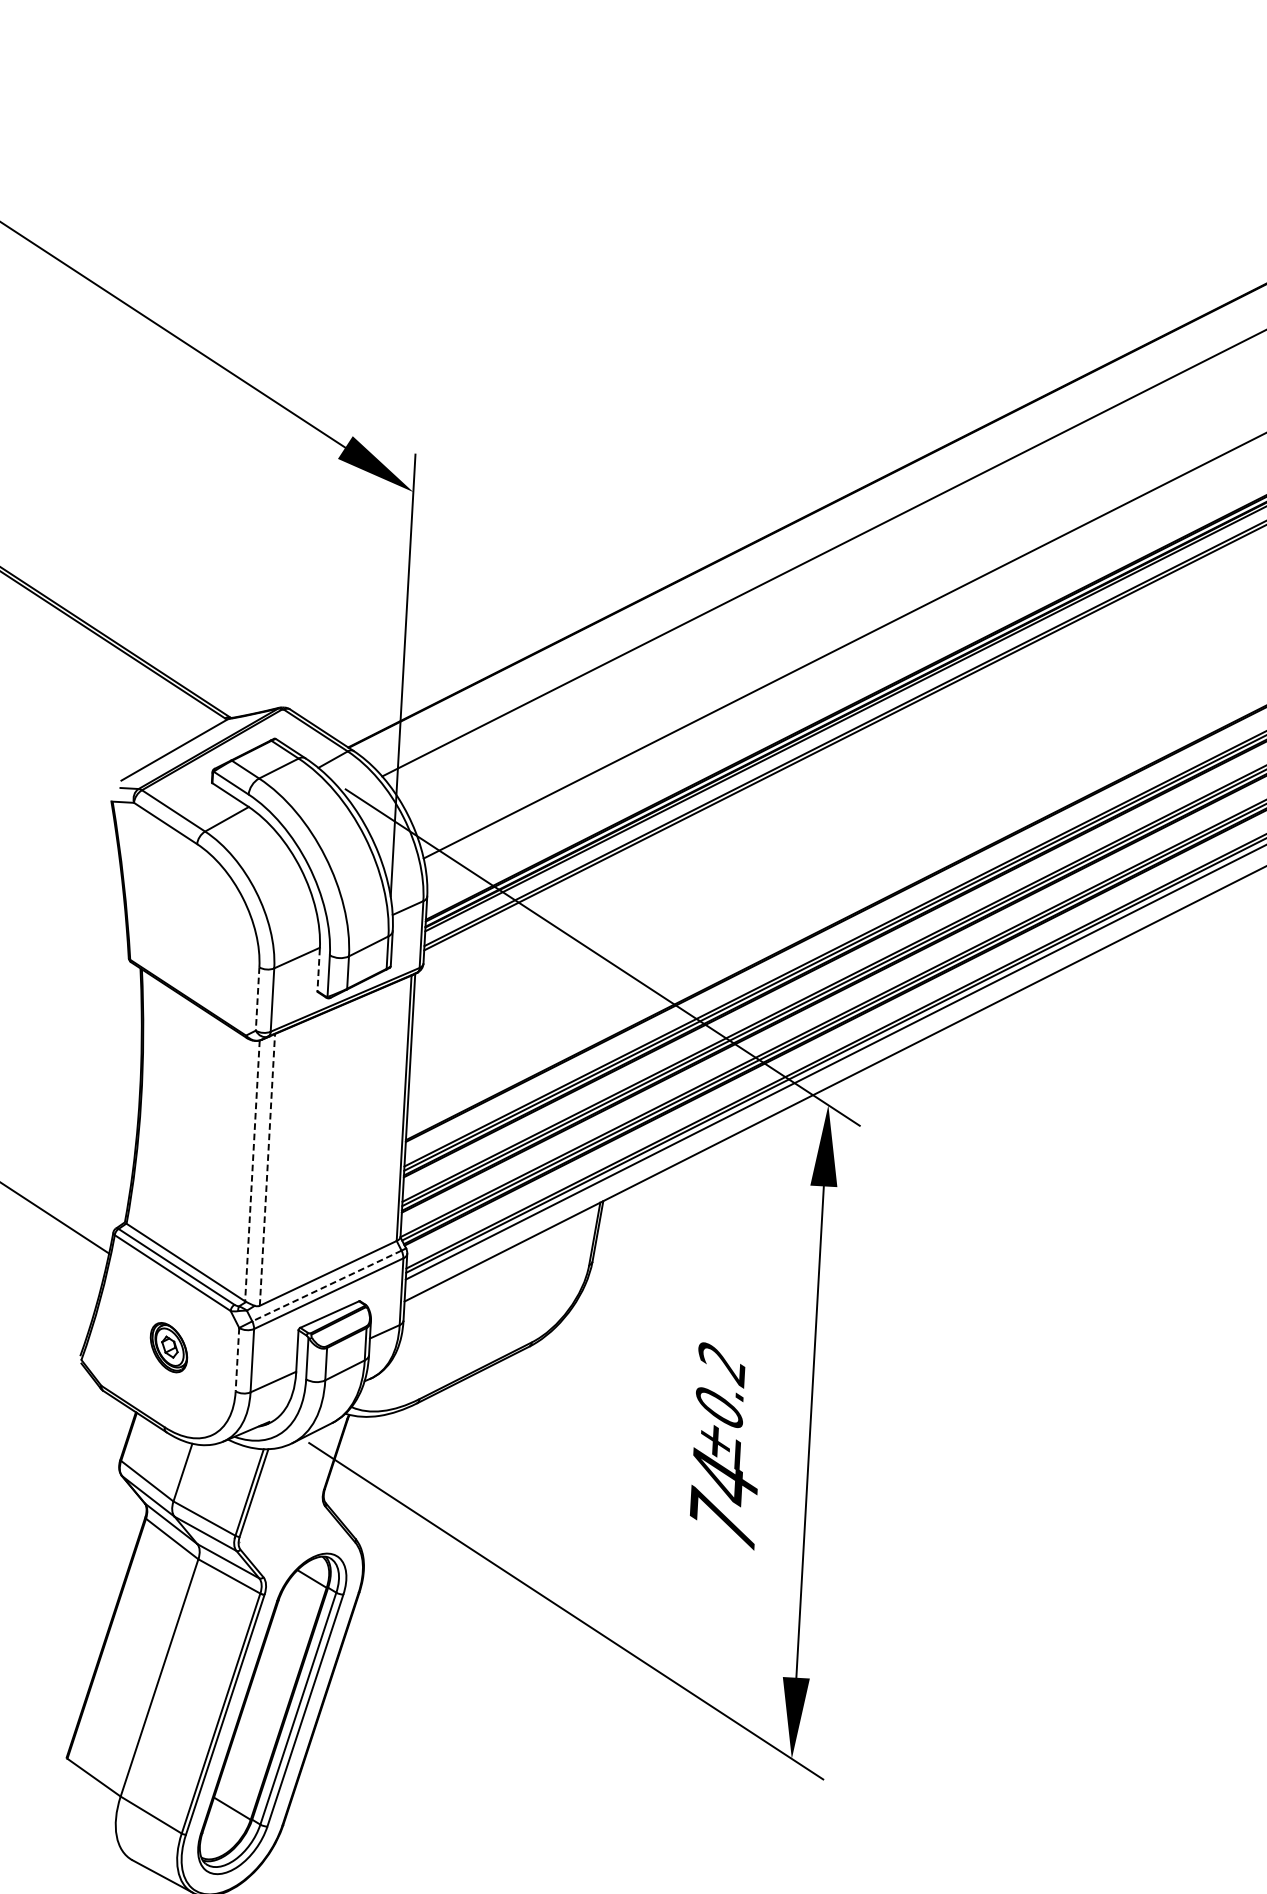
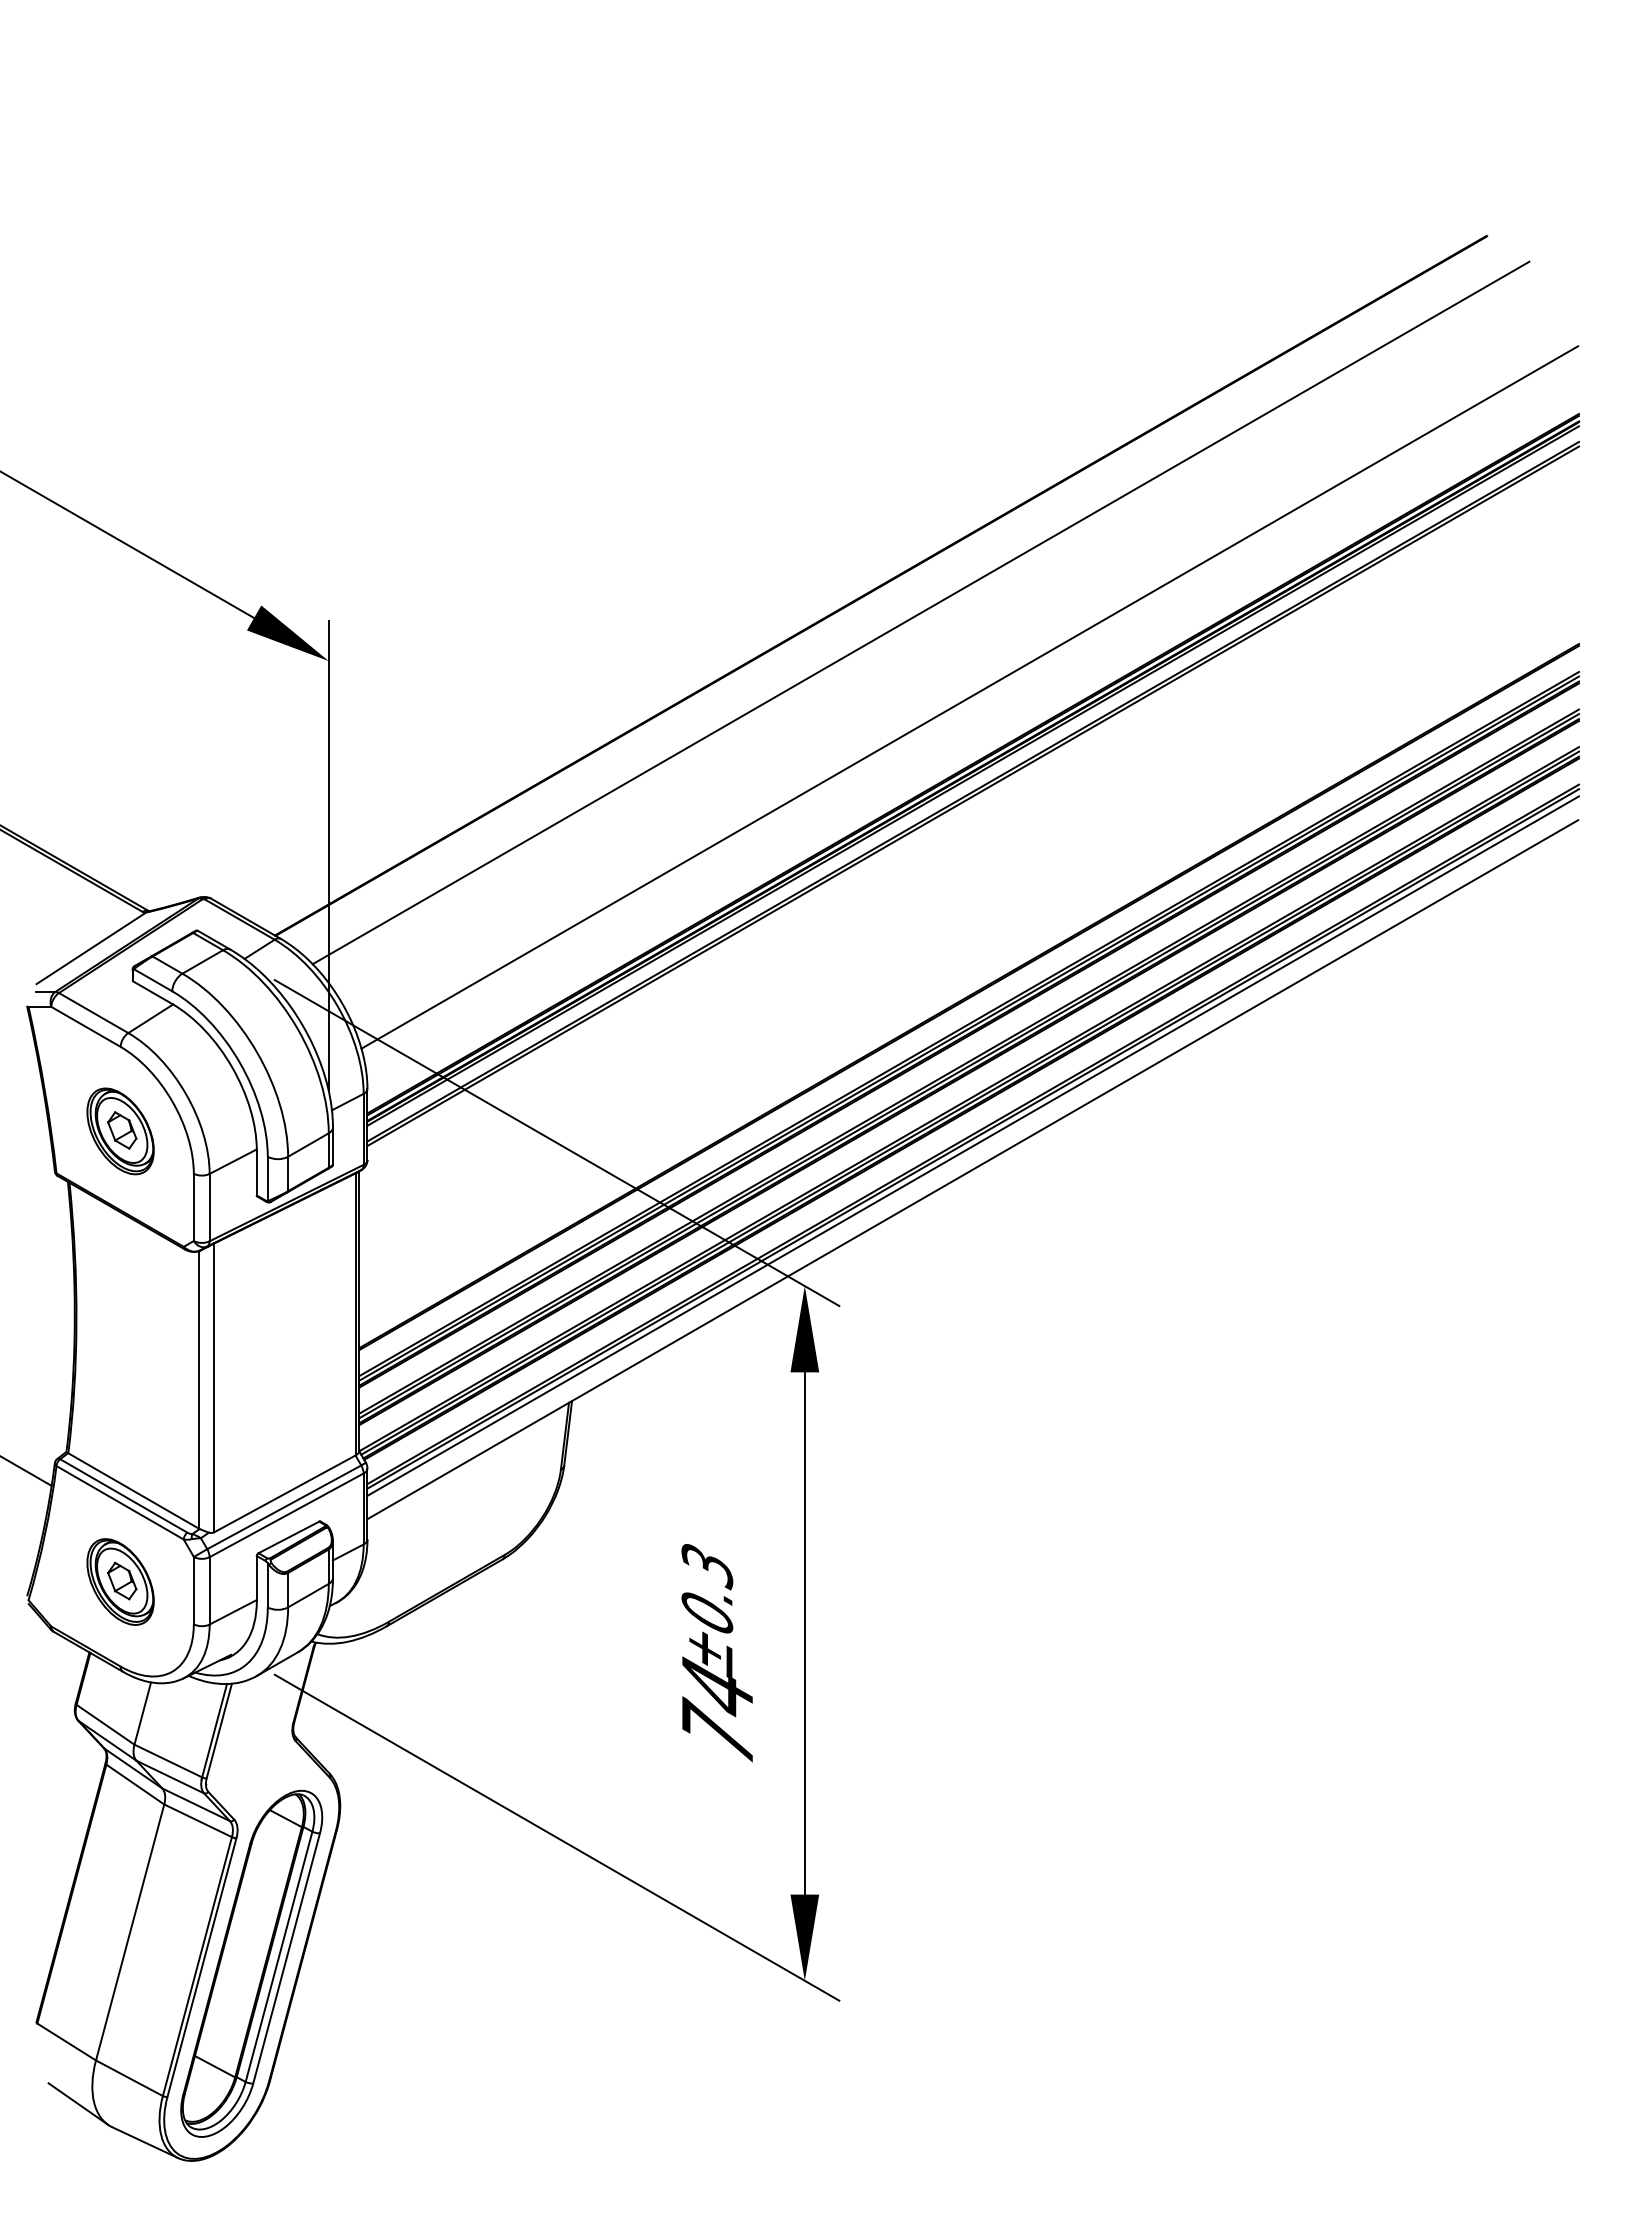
part: (192, 923) -> (120, 1131), added
line: (318, 969) -> (256, 1172), dashed -> solid
line: (257, 999) -> (193, 1207), dashed -> solid
line: (267, 1169) -> (214, 1387), dashed -> solid
line: (252, 1170) -> (198, 1389), dashed -> solid
line: (327, 1286) -> (284, 1507), dashed -> solid
part: (168, 1347) -> (120, 1581), size x1.67
line: (237, 1359) -> (193, 1590), dashed -> solid
text: (721, 1364) -> (707, 1567), ±0.2 -> ±0.3
line: (101, 1836) -> (78, 2103), added

